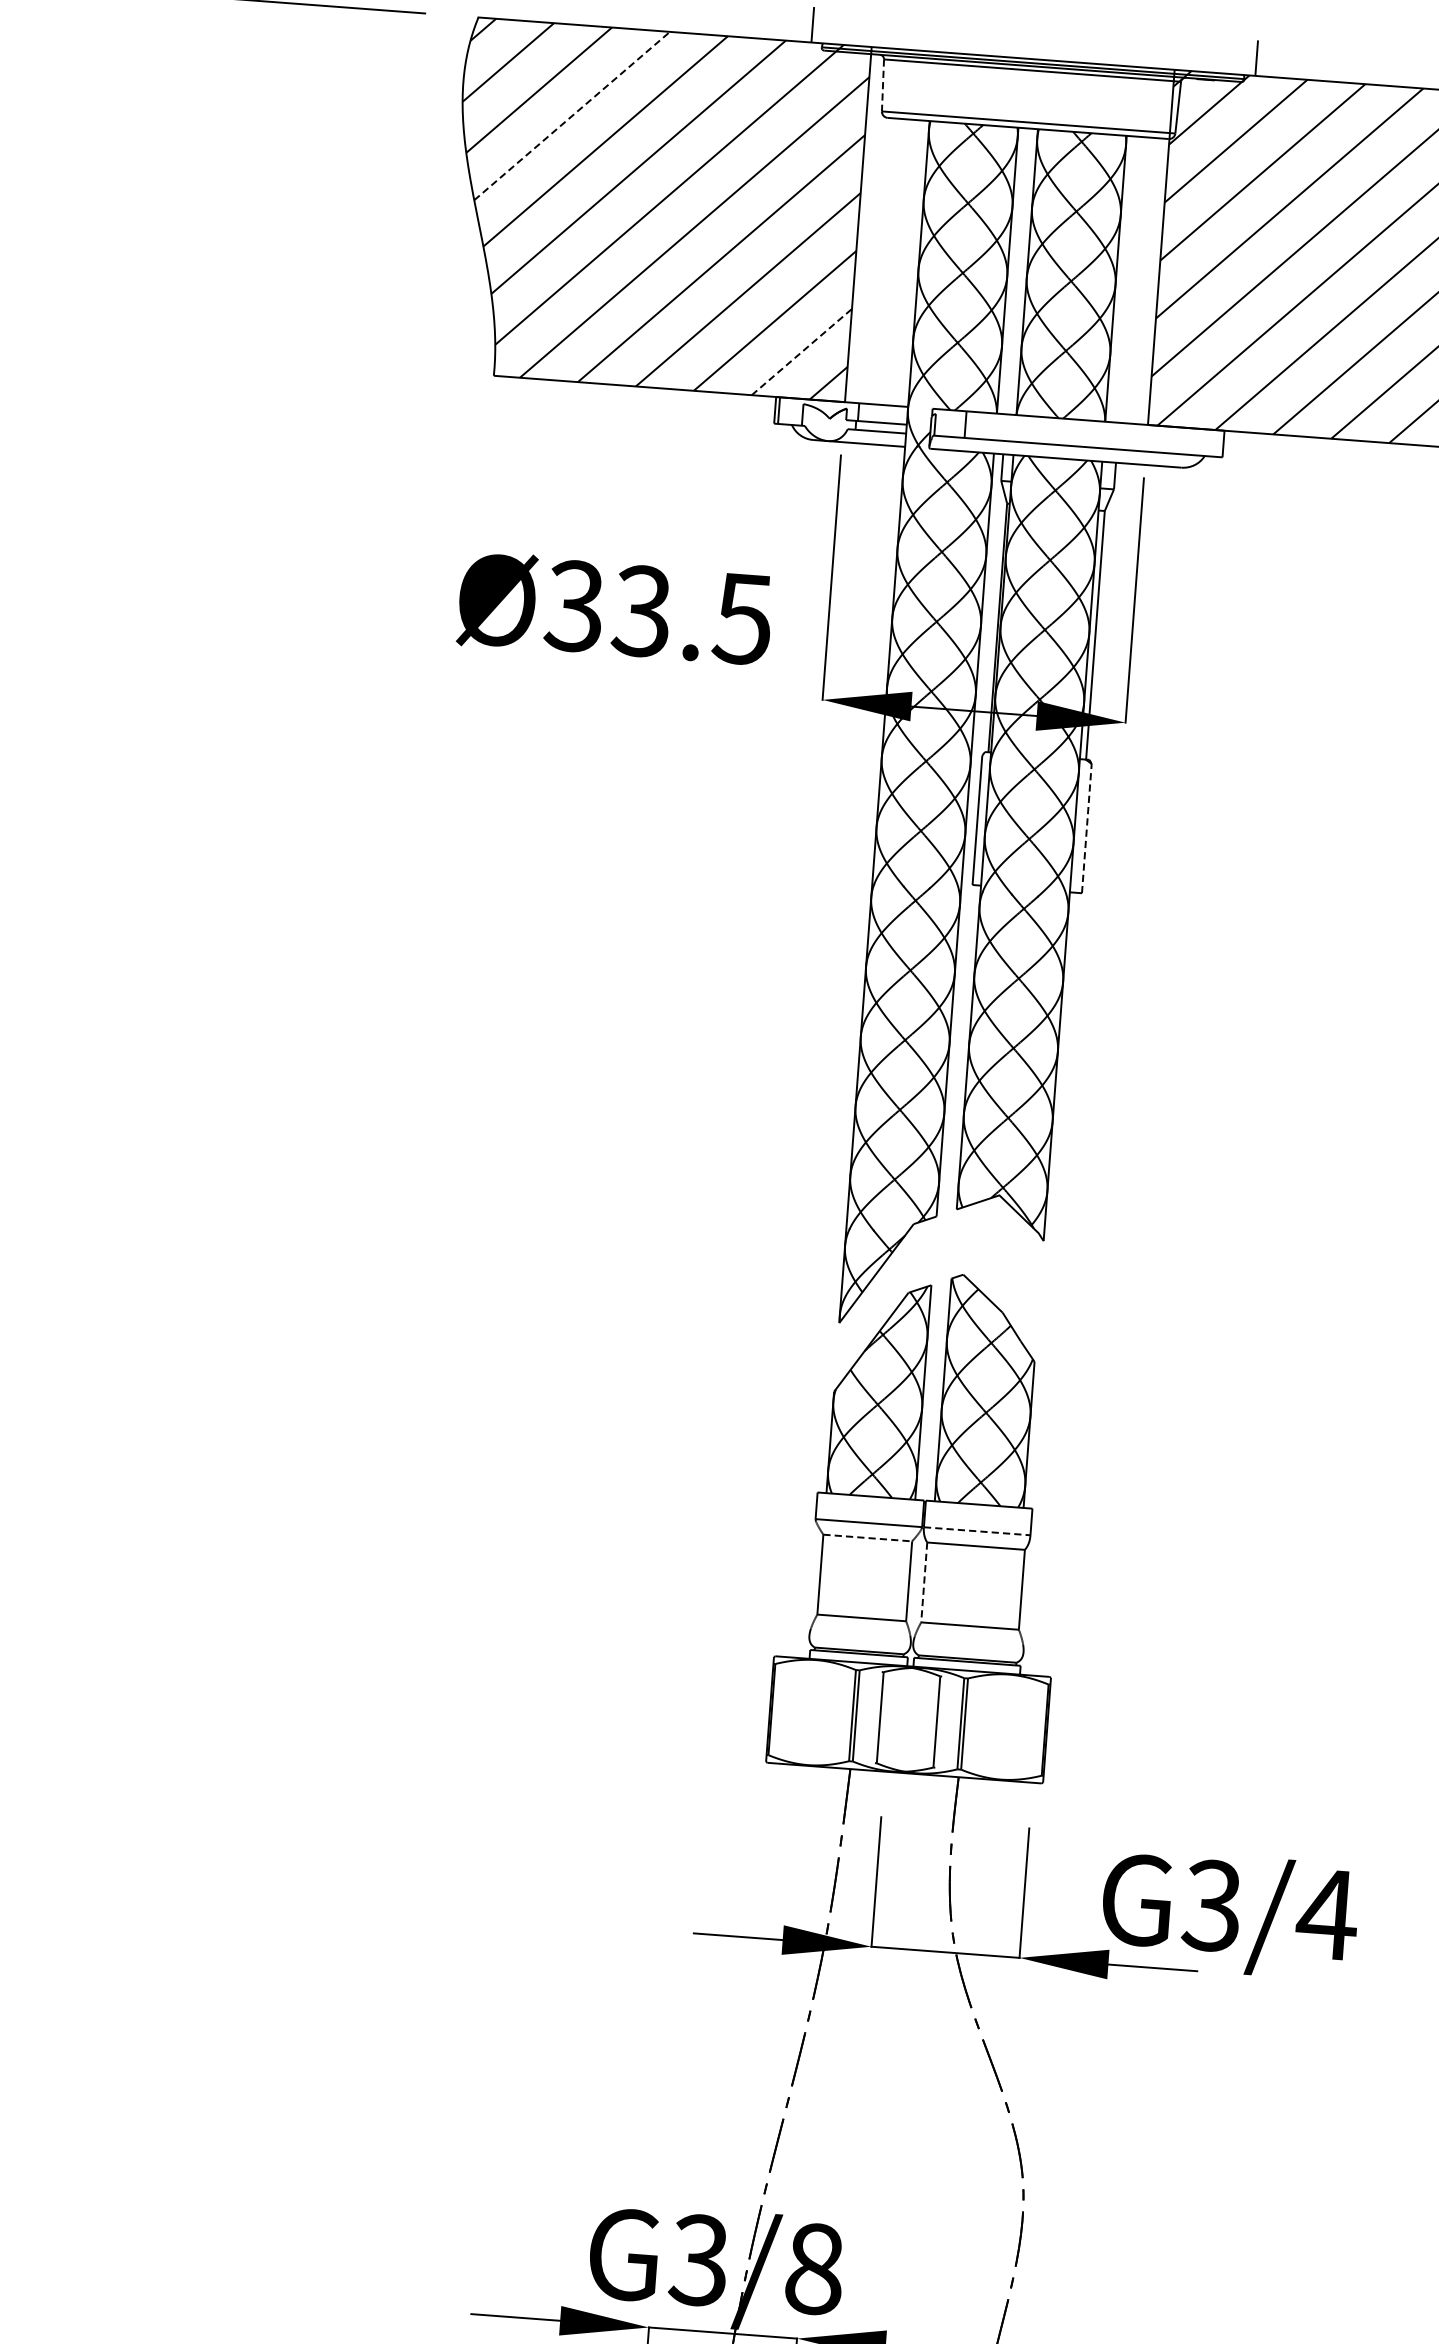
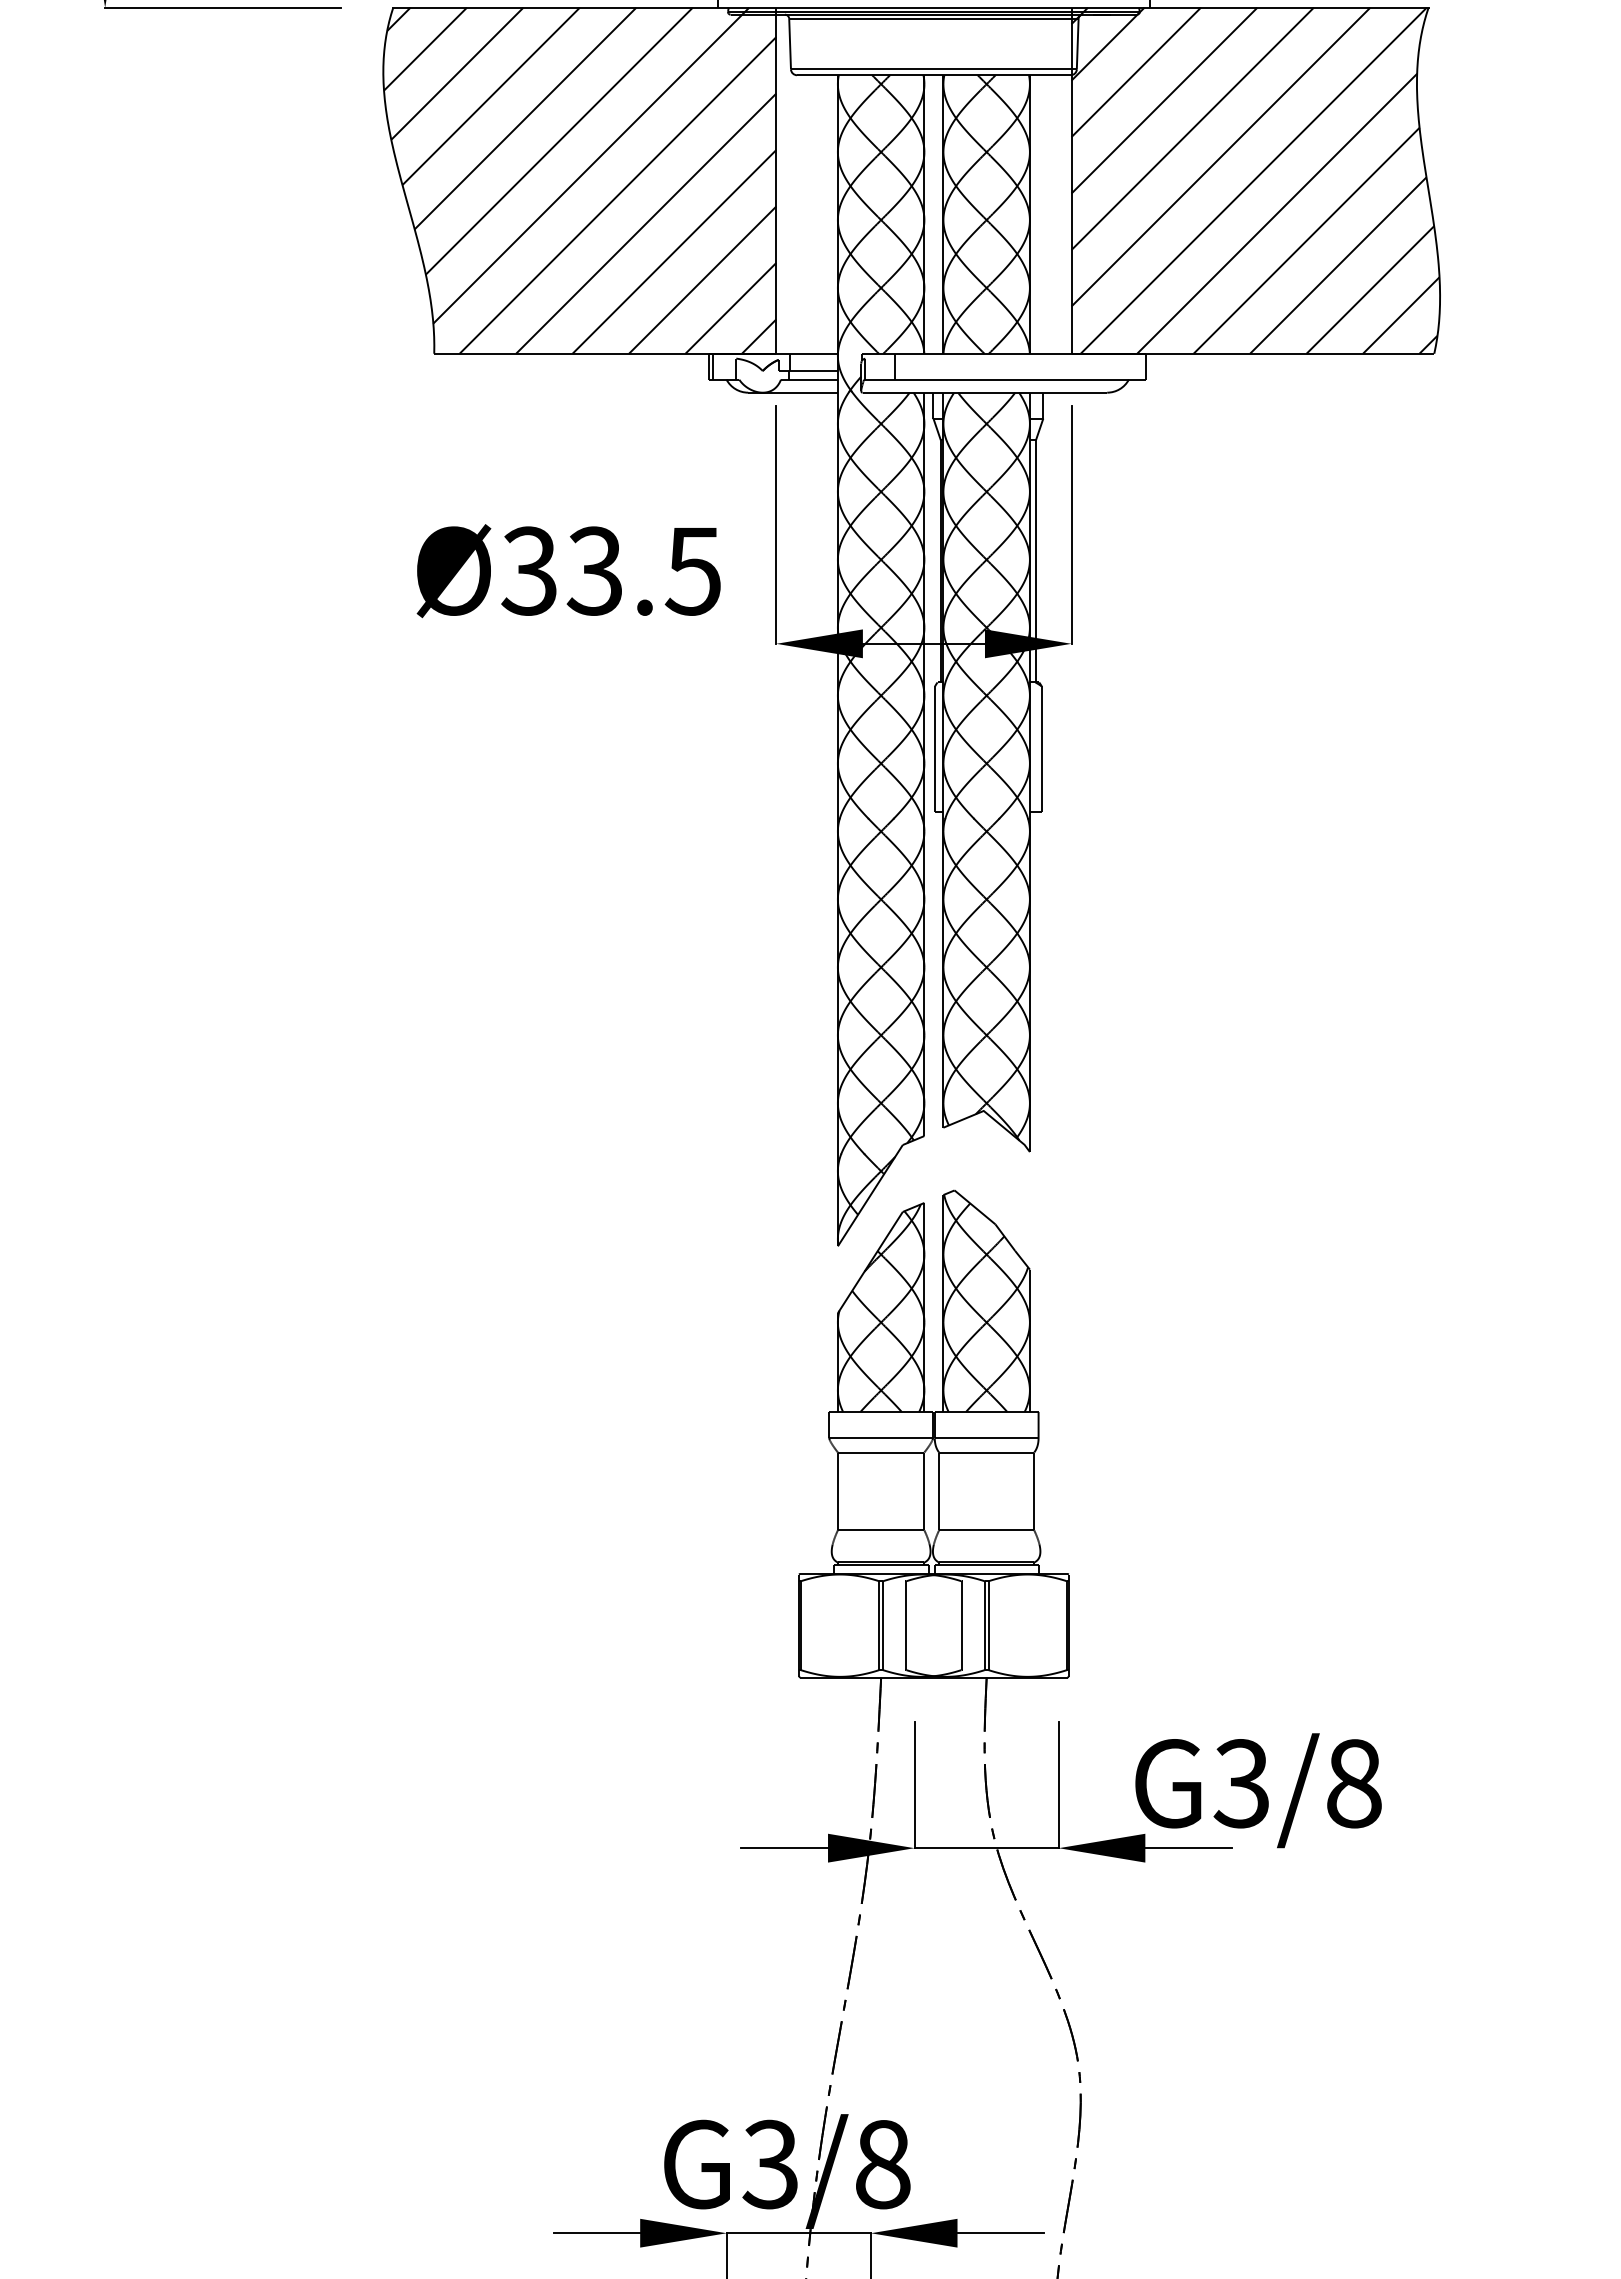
line: (883, 85) -> (790, 44), dashed -> solid
line: (572, 116) -> (491, 96), dashed -> solid
line: (802, 352) -> (731, 308), dashed -> solid
line: (1086, 828) -> (1041, 749), dashed -> solid
line: (977, 1530) -> (986, 1437), dashed -> solid
line: (868, 1538) -> (881, 1452), dashed -> solid
line: (924, 1582) -> (939, 1491), dashed -> solid
text: (1327, 1914) -> (1353, 1783), G3/4 -> G3/8

